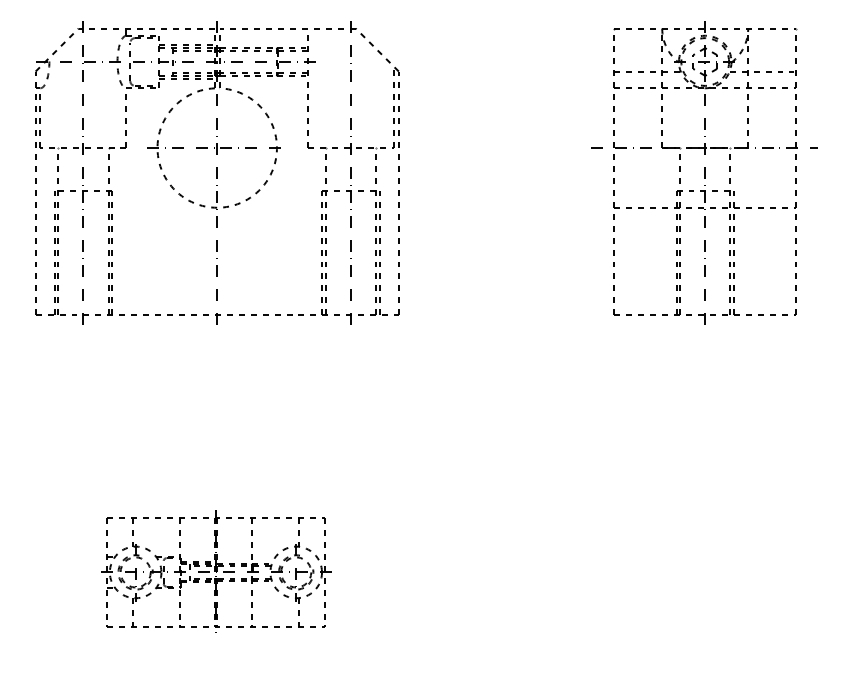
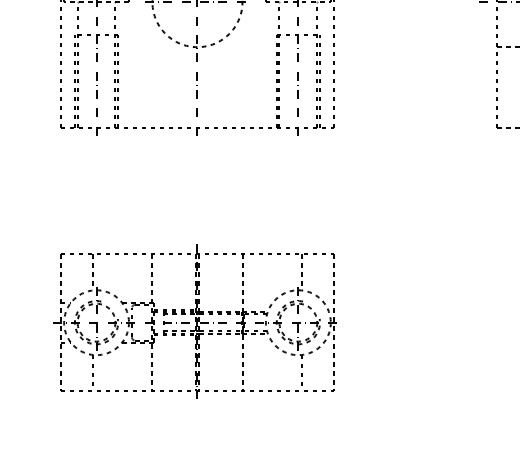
part: (213, 571) -> (194, 321), size x1.67

